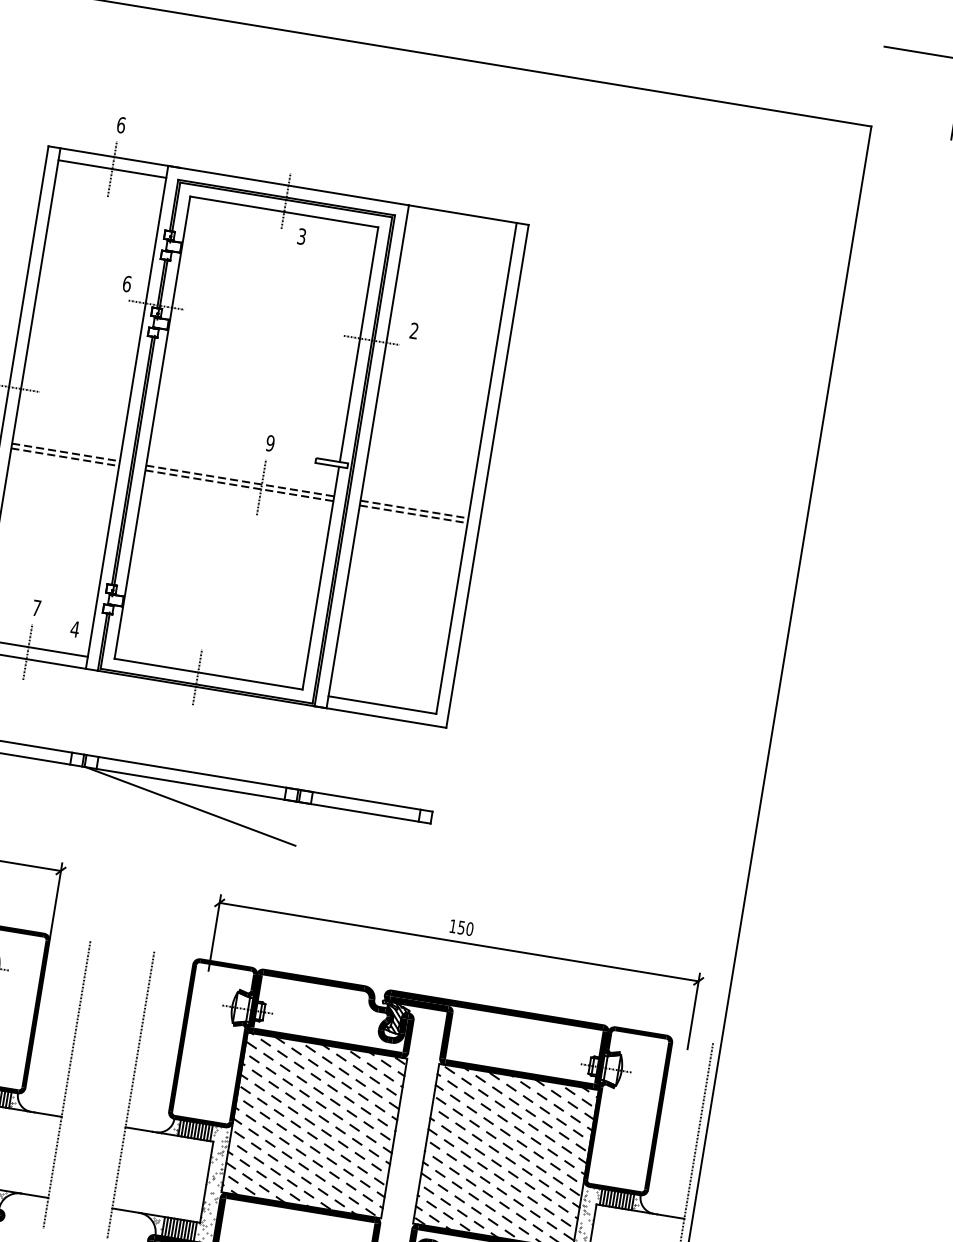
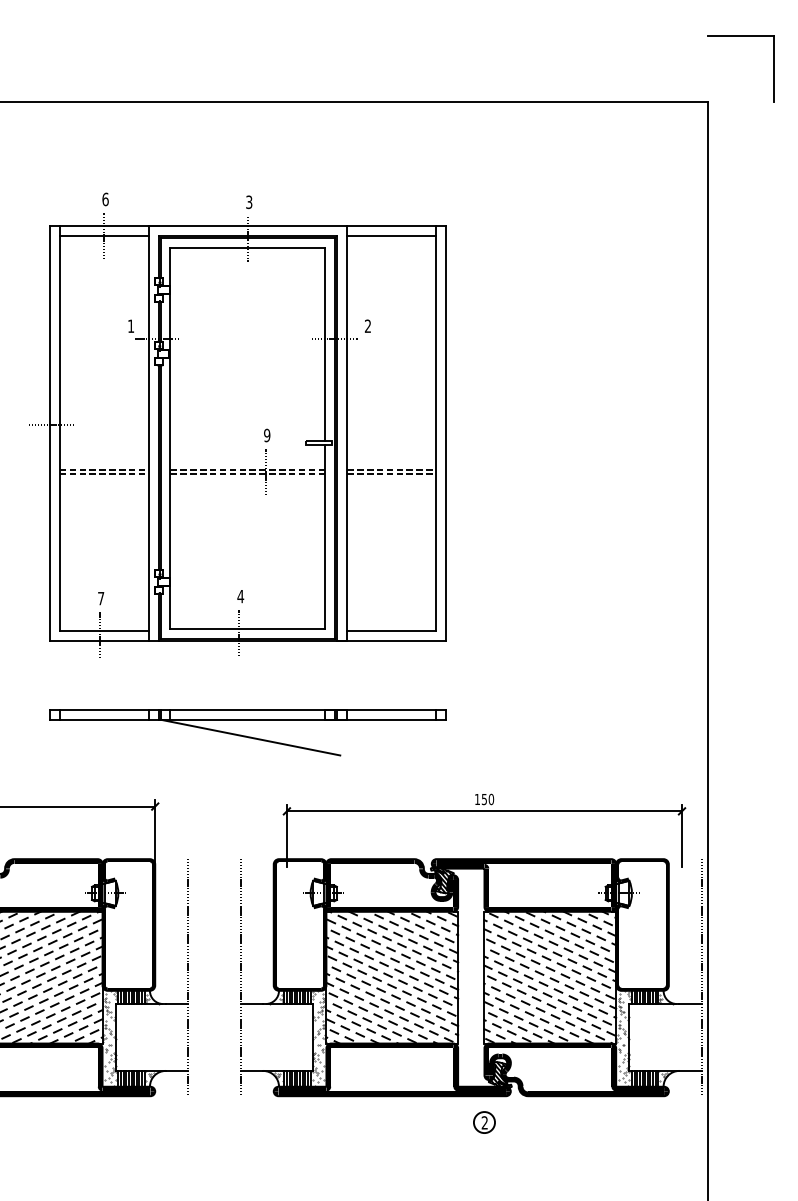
line: (460, 225) -> (391, 235), added
text: (302, 236) -> (249, 202), moved
text: (127, 284) -> (131, 326), 6 -> 1
text: (74, 629) -> (240, 596), moved

